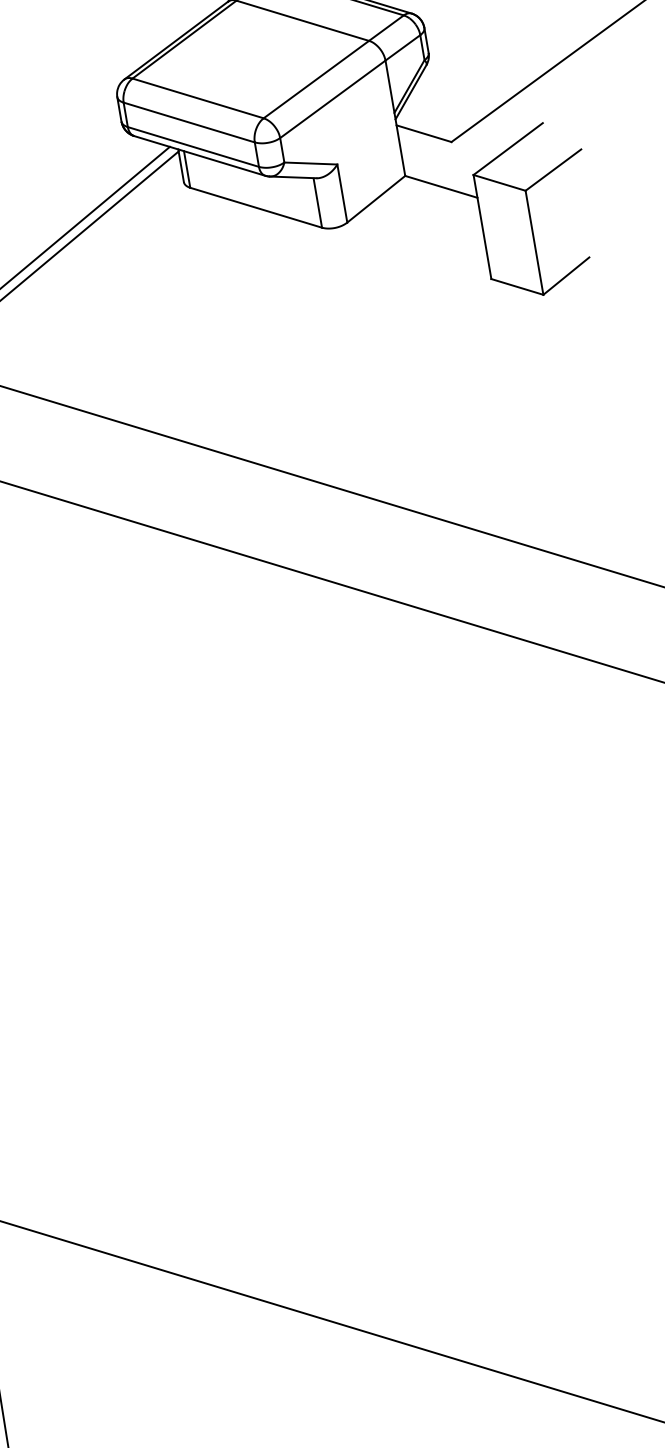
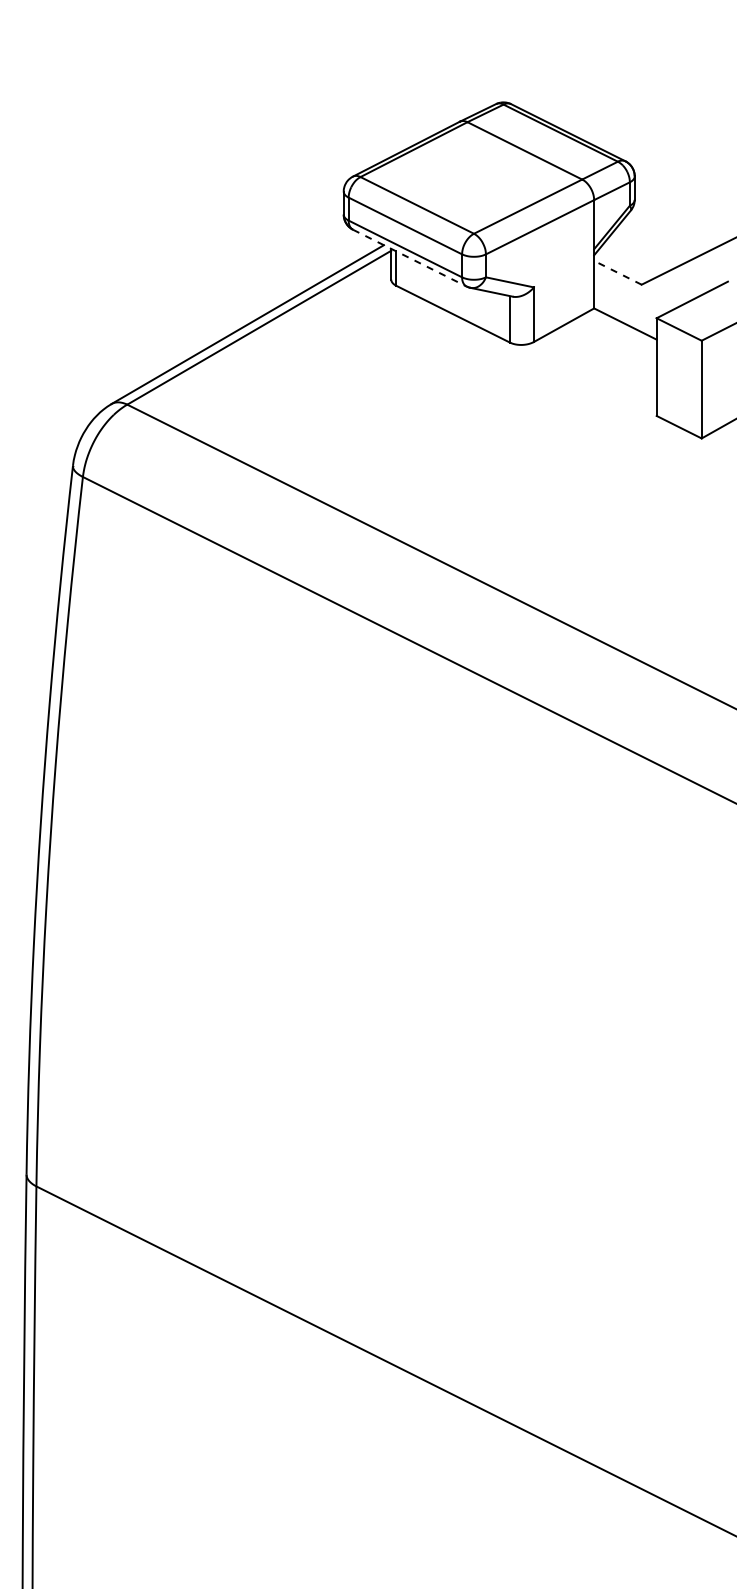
line: (423, 133) -> (617, 272), solid -> dashed
line: (200, 156) -> (410, 258), solid -> dashed

